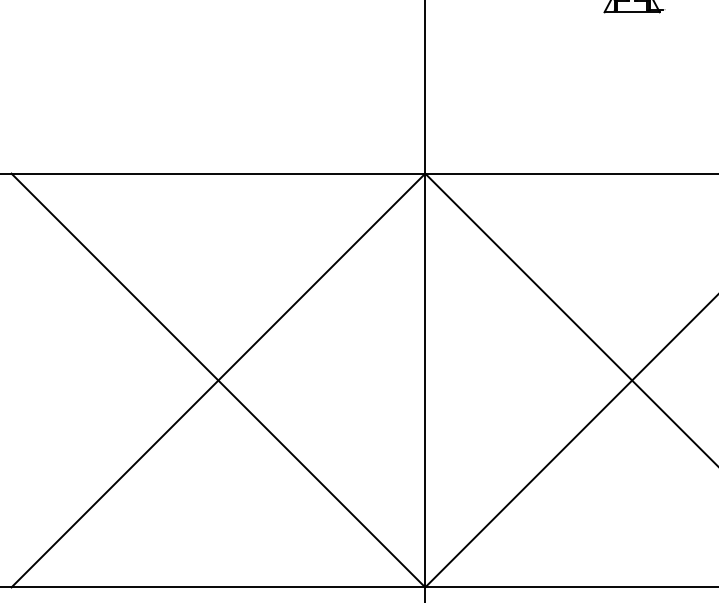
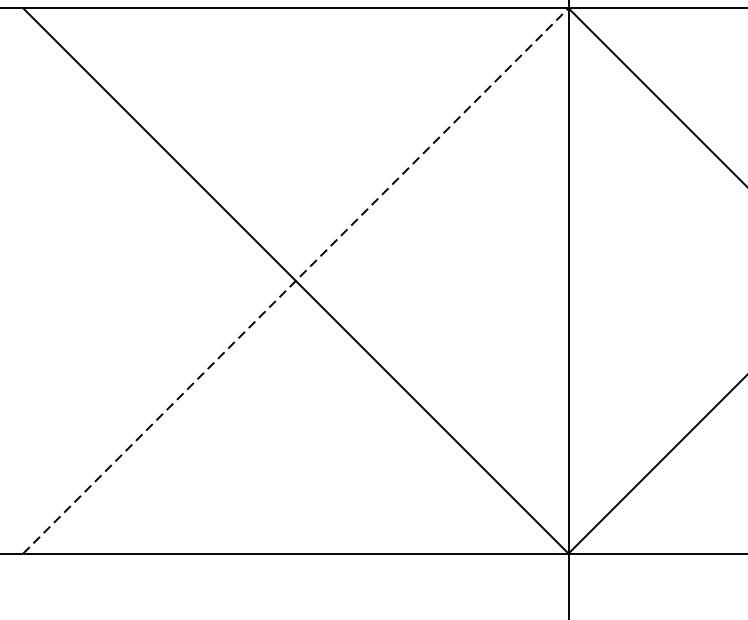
line: (218, 380) -> (295, 280), solid -> dashed

